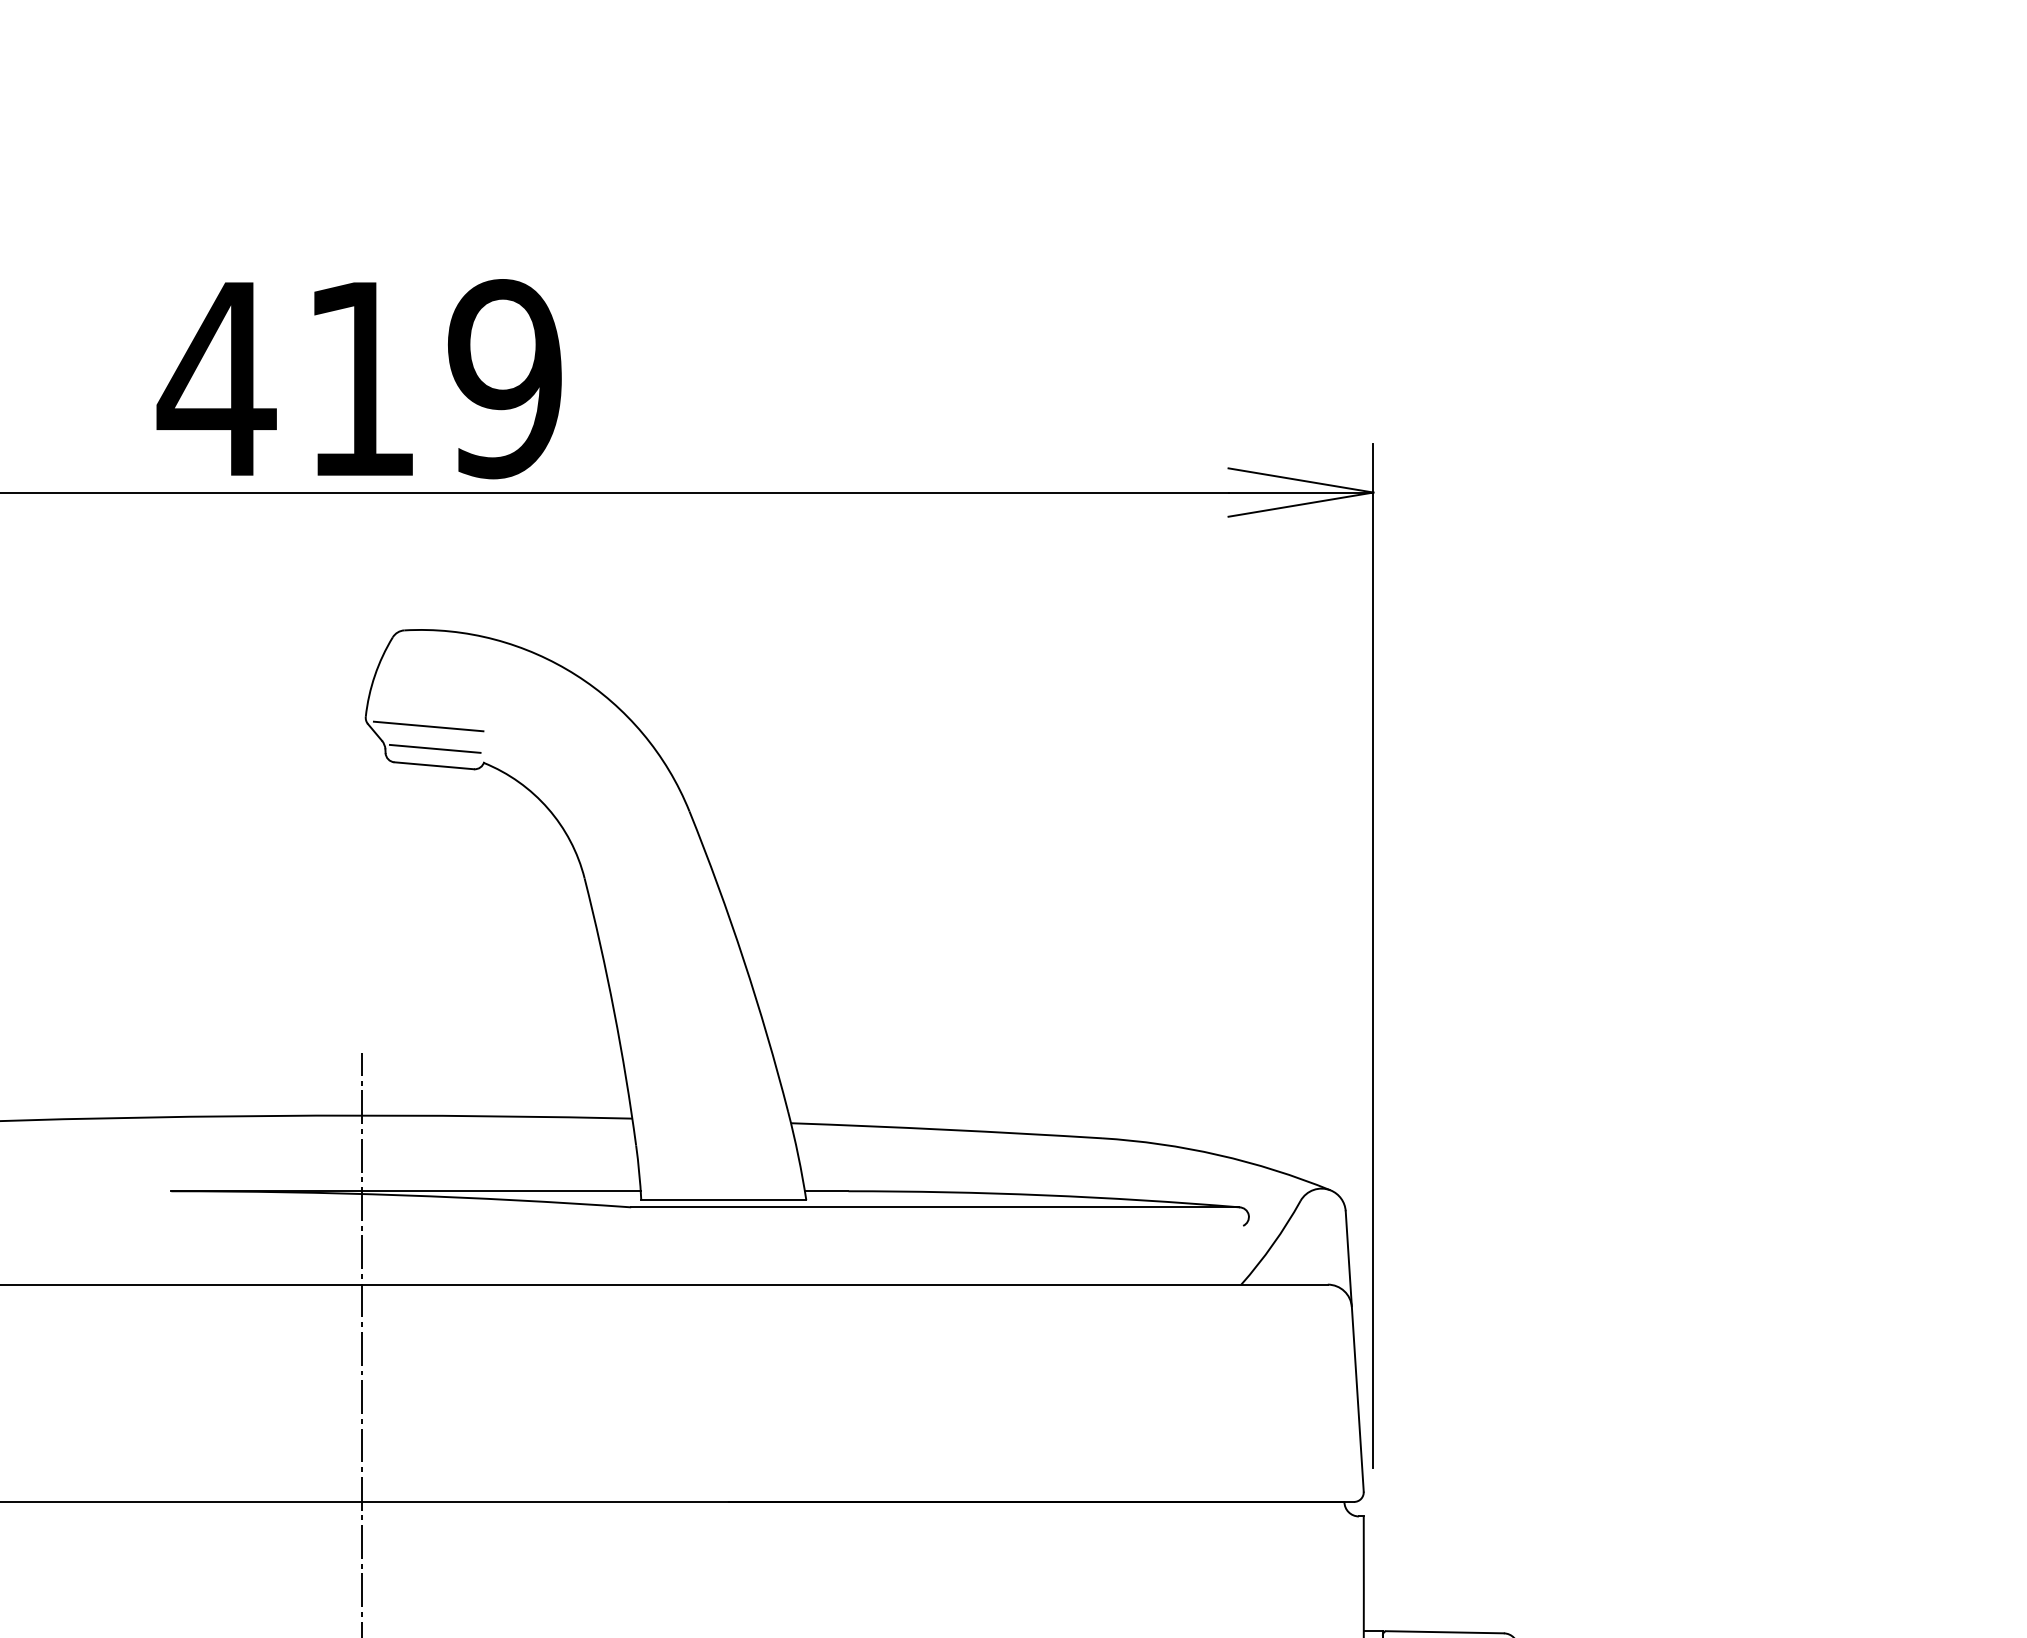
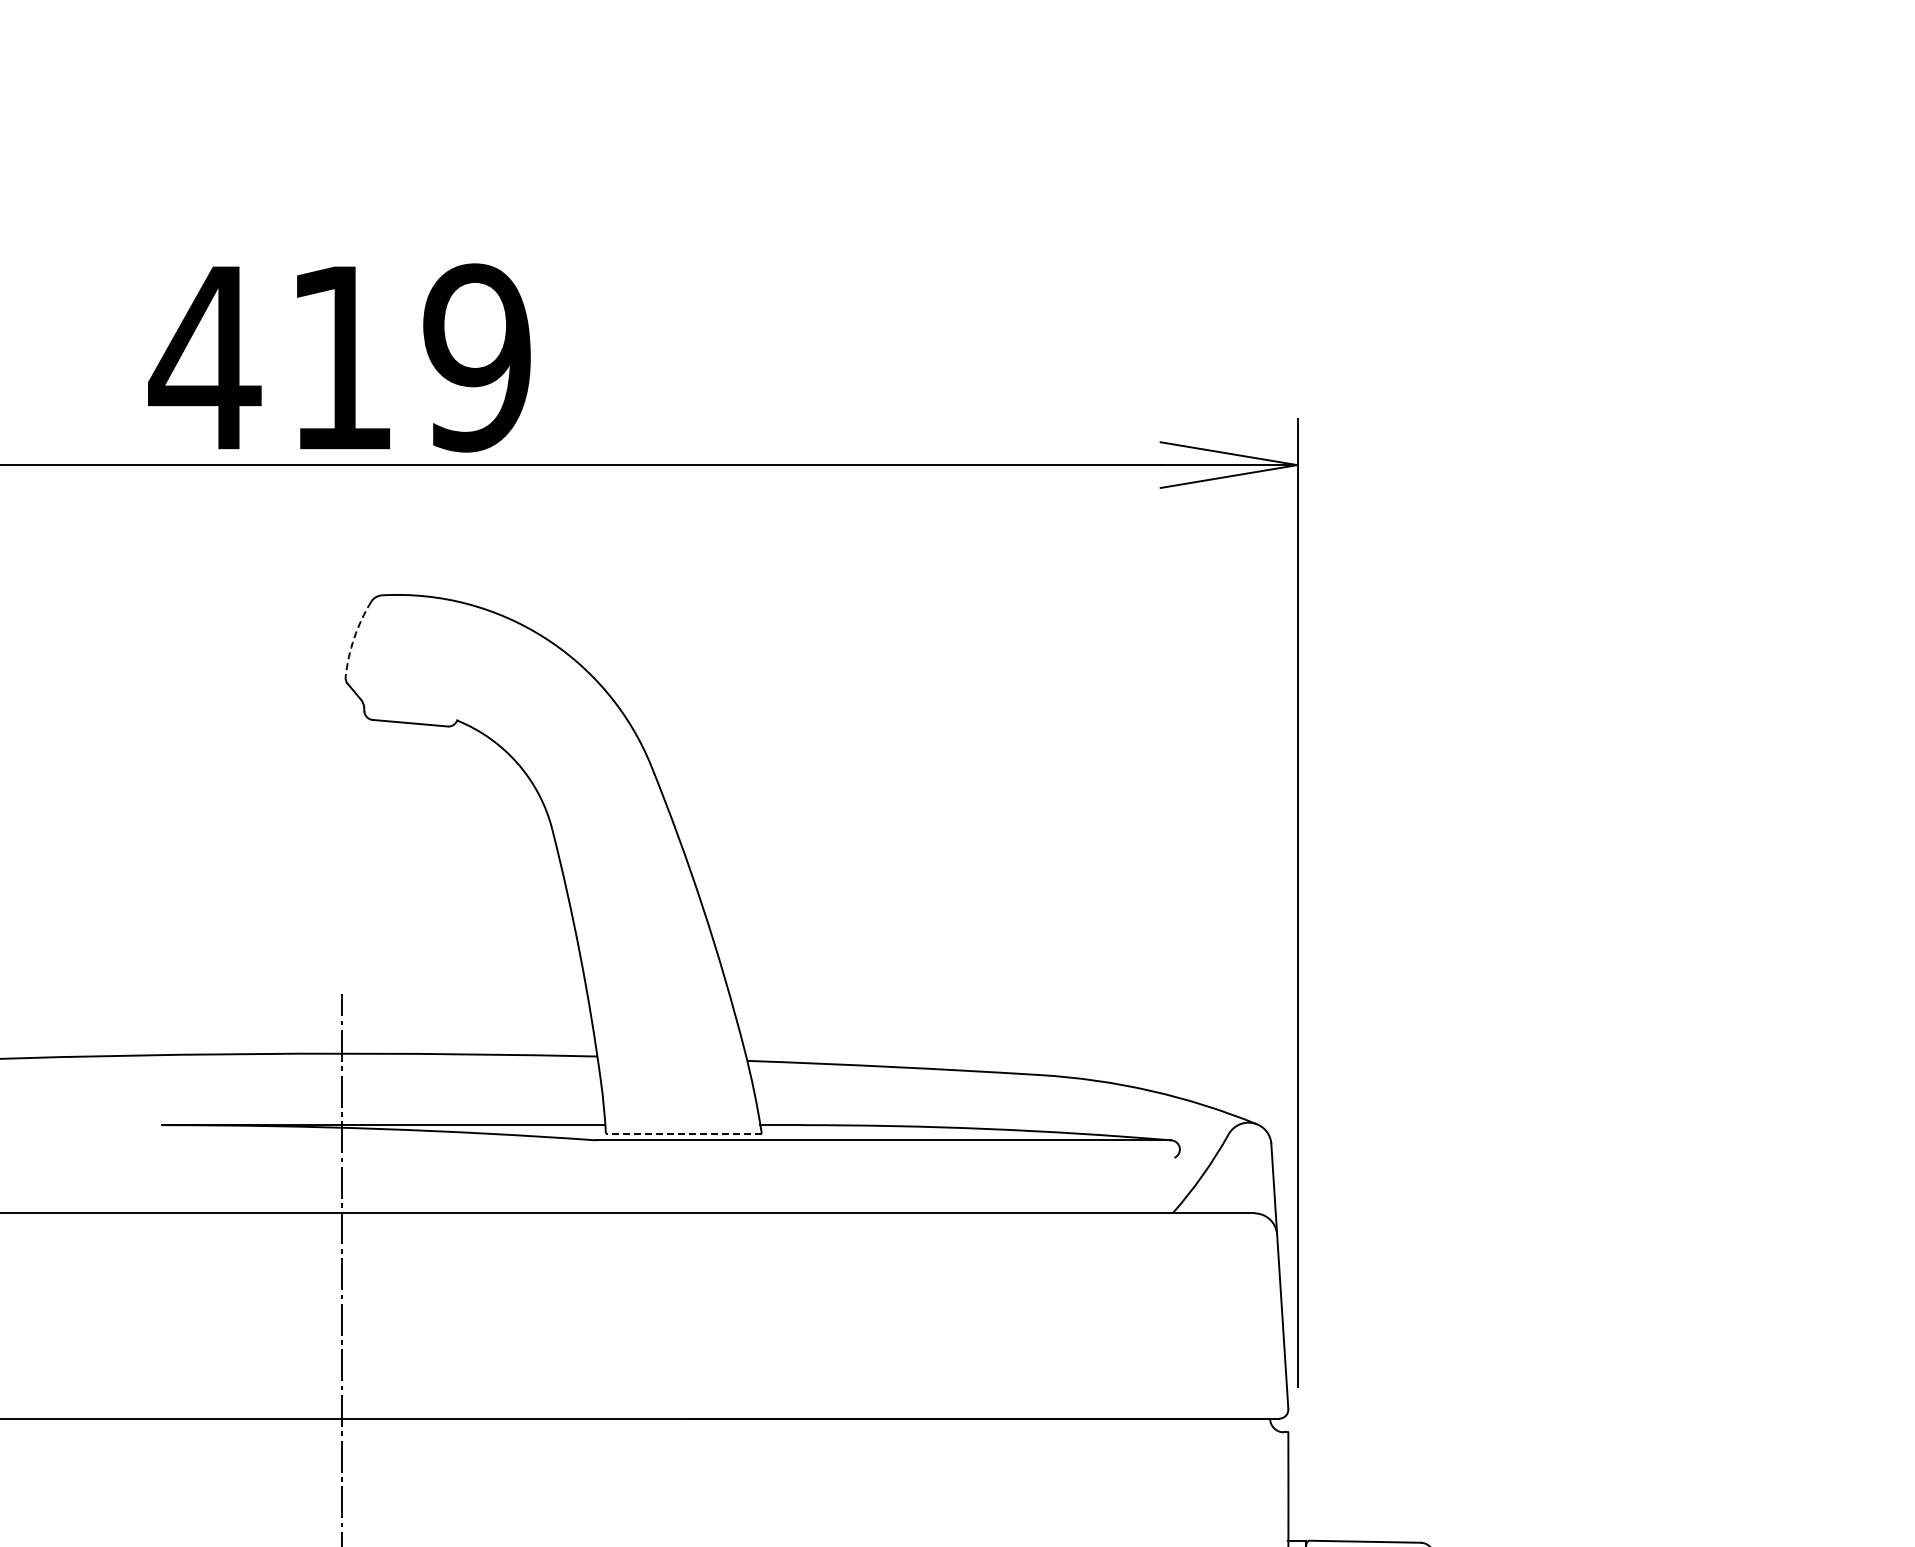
arc: (375, 676) -> (354, 638), solid -> dashed
line: (428, 725) -> (404, 685), removed
line: (435, 749) -> (411, 707), removed
line: (723, 1200) -> (683, 1133), solid -> dashed

